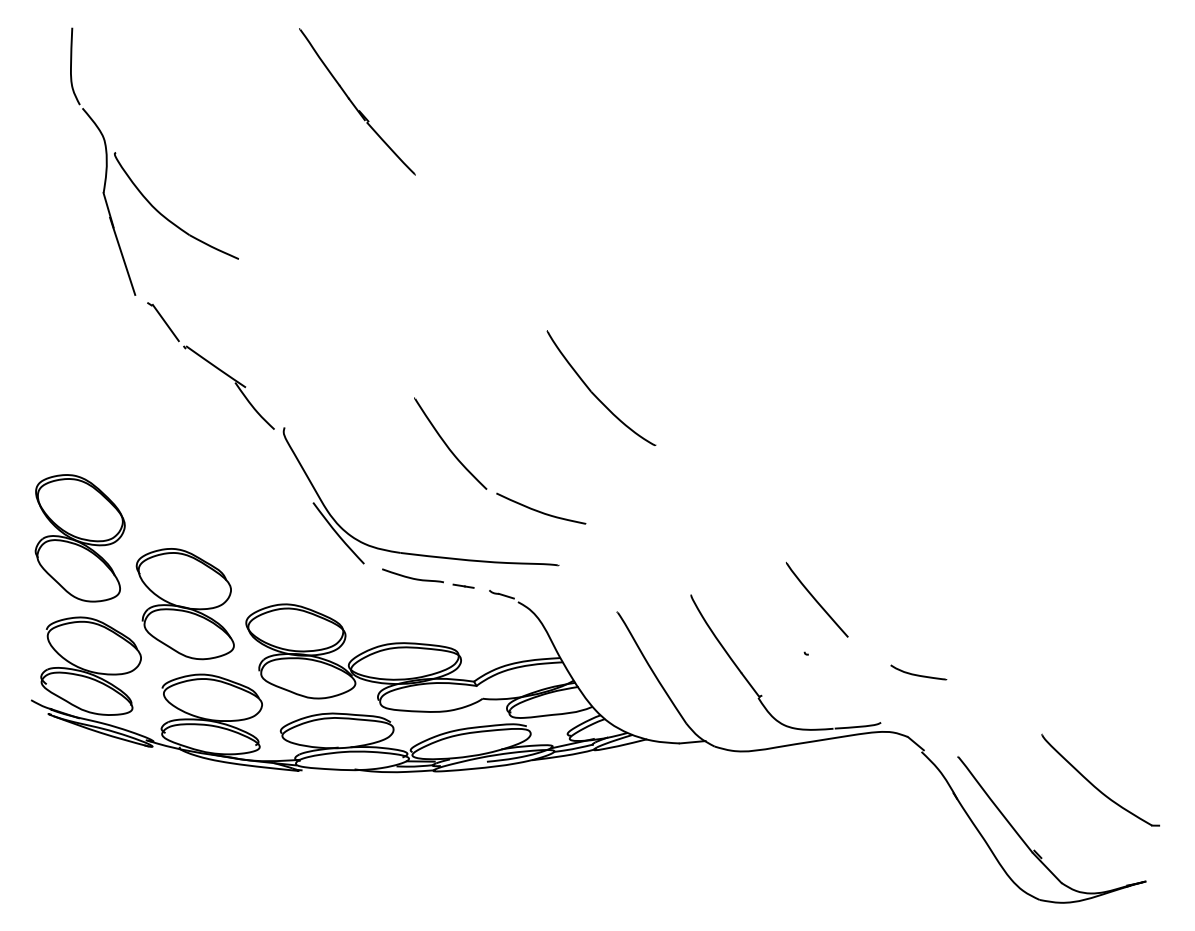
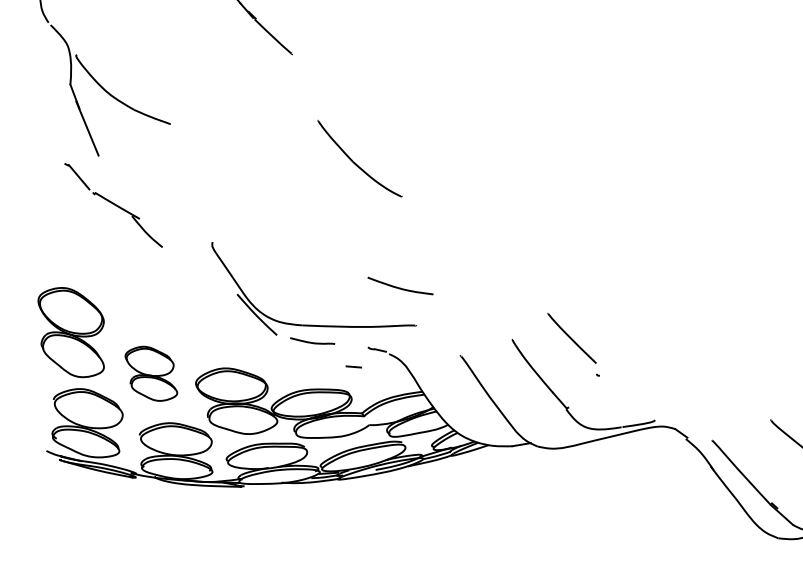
part: (210, 365) -> (113, 205), moved
part: (594, 393) -> (355, 162), moved
curve: (447, 444) -> (330, 245), removed
line: (463, 585) -> (353, 366), moved
curve: (816, 599) -> (571, 338), moved
part: (184, 604) -> (150, 374), size x0.7
curve: (918, 674) -> (679, 383), removed

